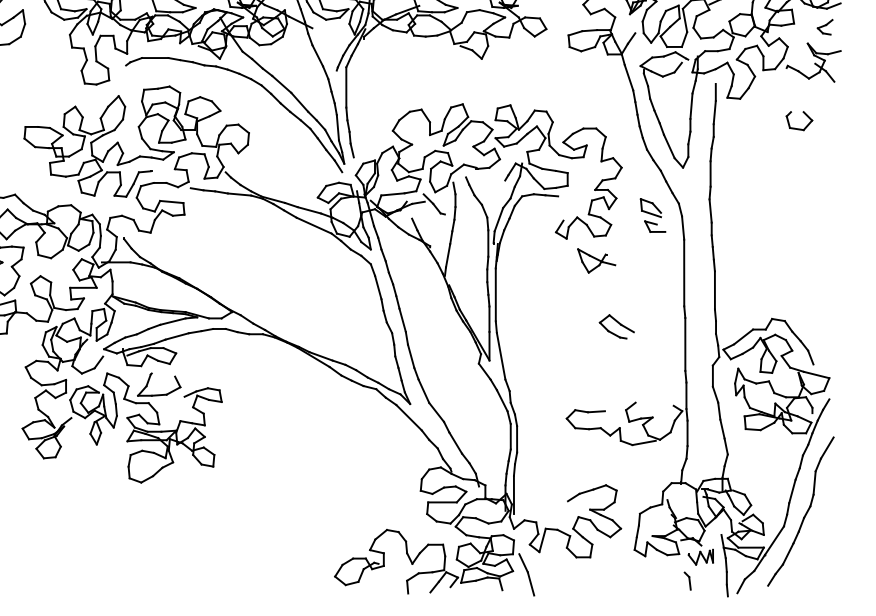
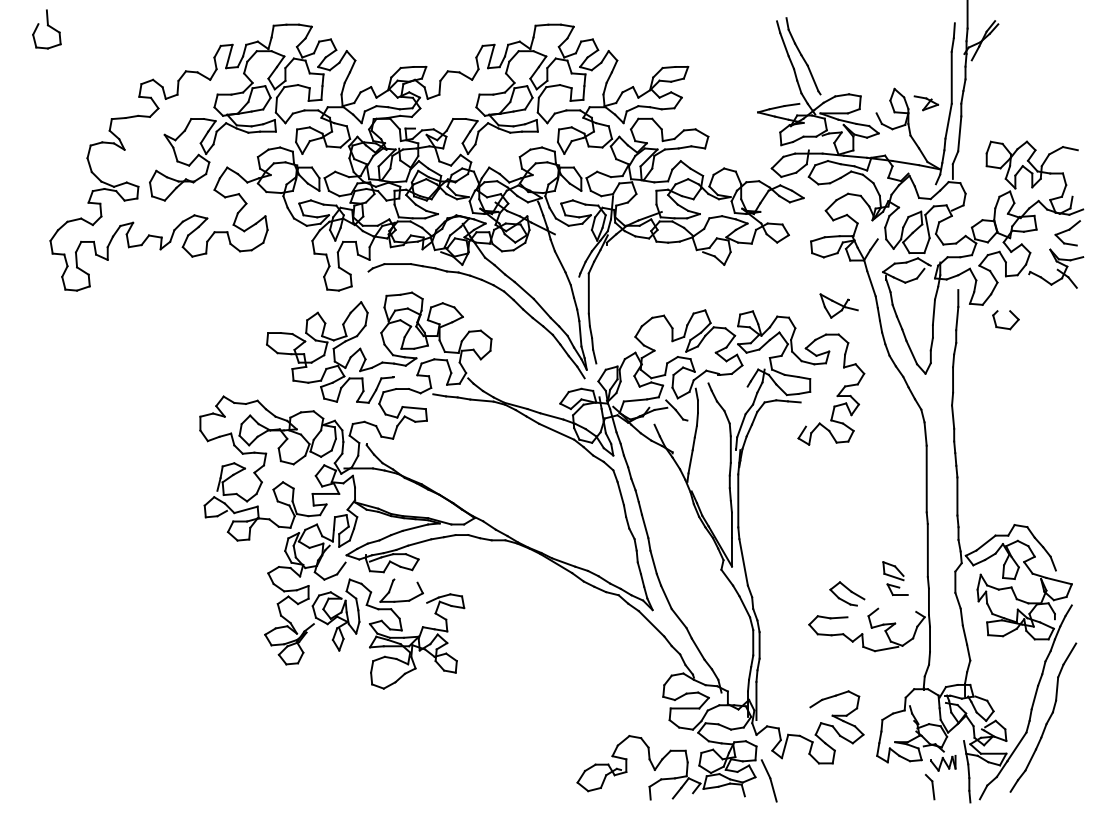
part: (825, 27) -> (1067, 233), size x1.67
part: (799, 128) -> (1005, 327), moved
part: (653, 215) -> (895, 578), moved
part: (596, 260) -> (838, 305), moved
part: (617, 326) -> (847, 593), moved
part: (688, 581) -> (930, 787), size x1.43

